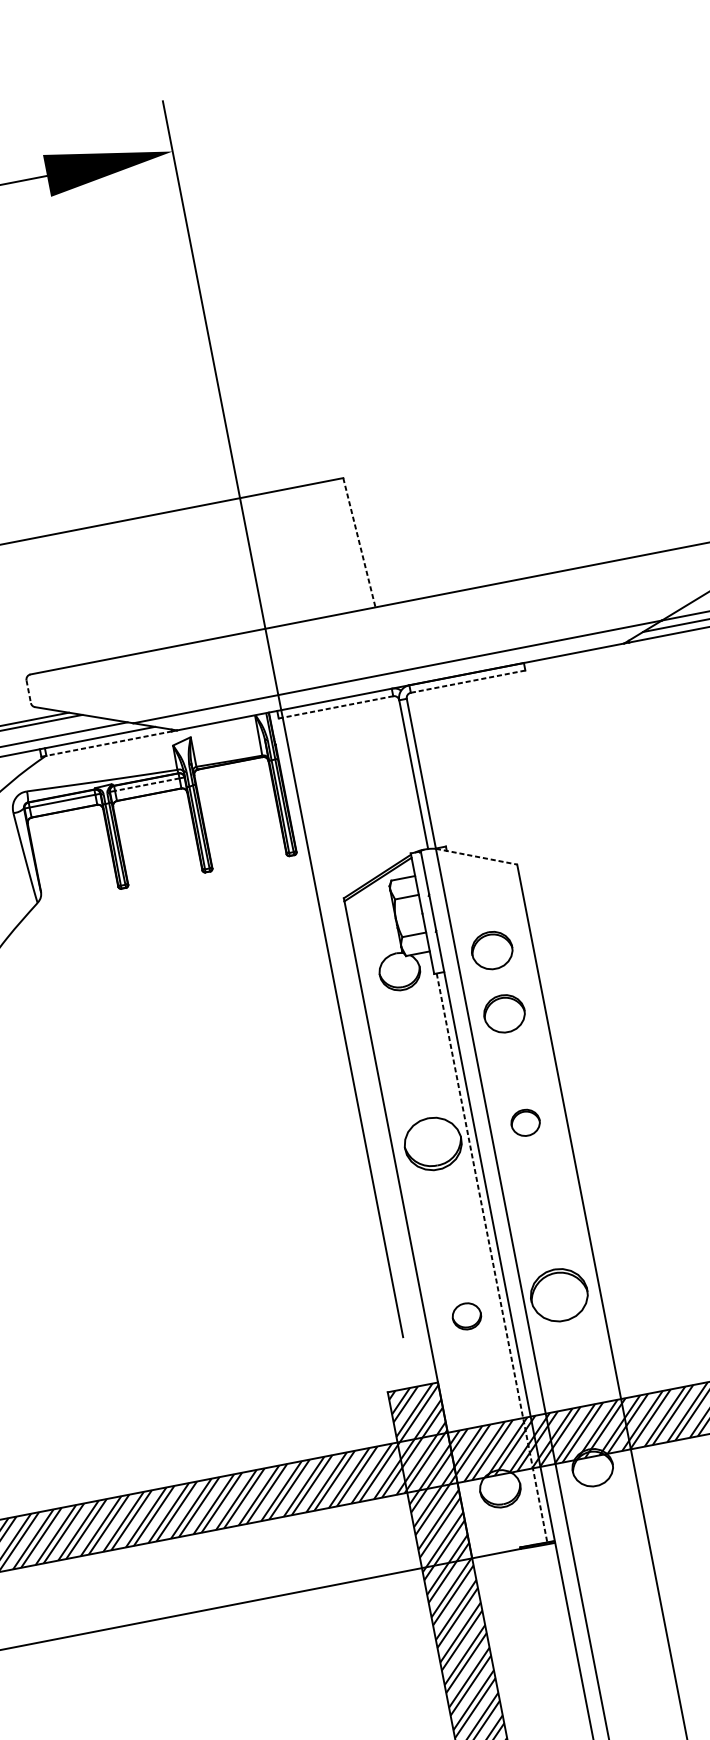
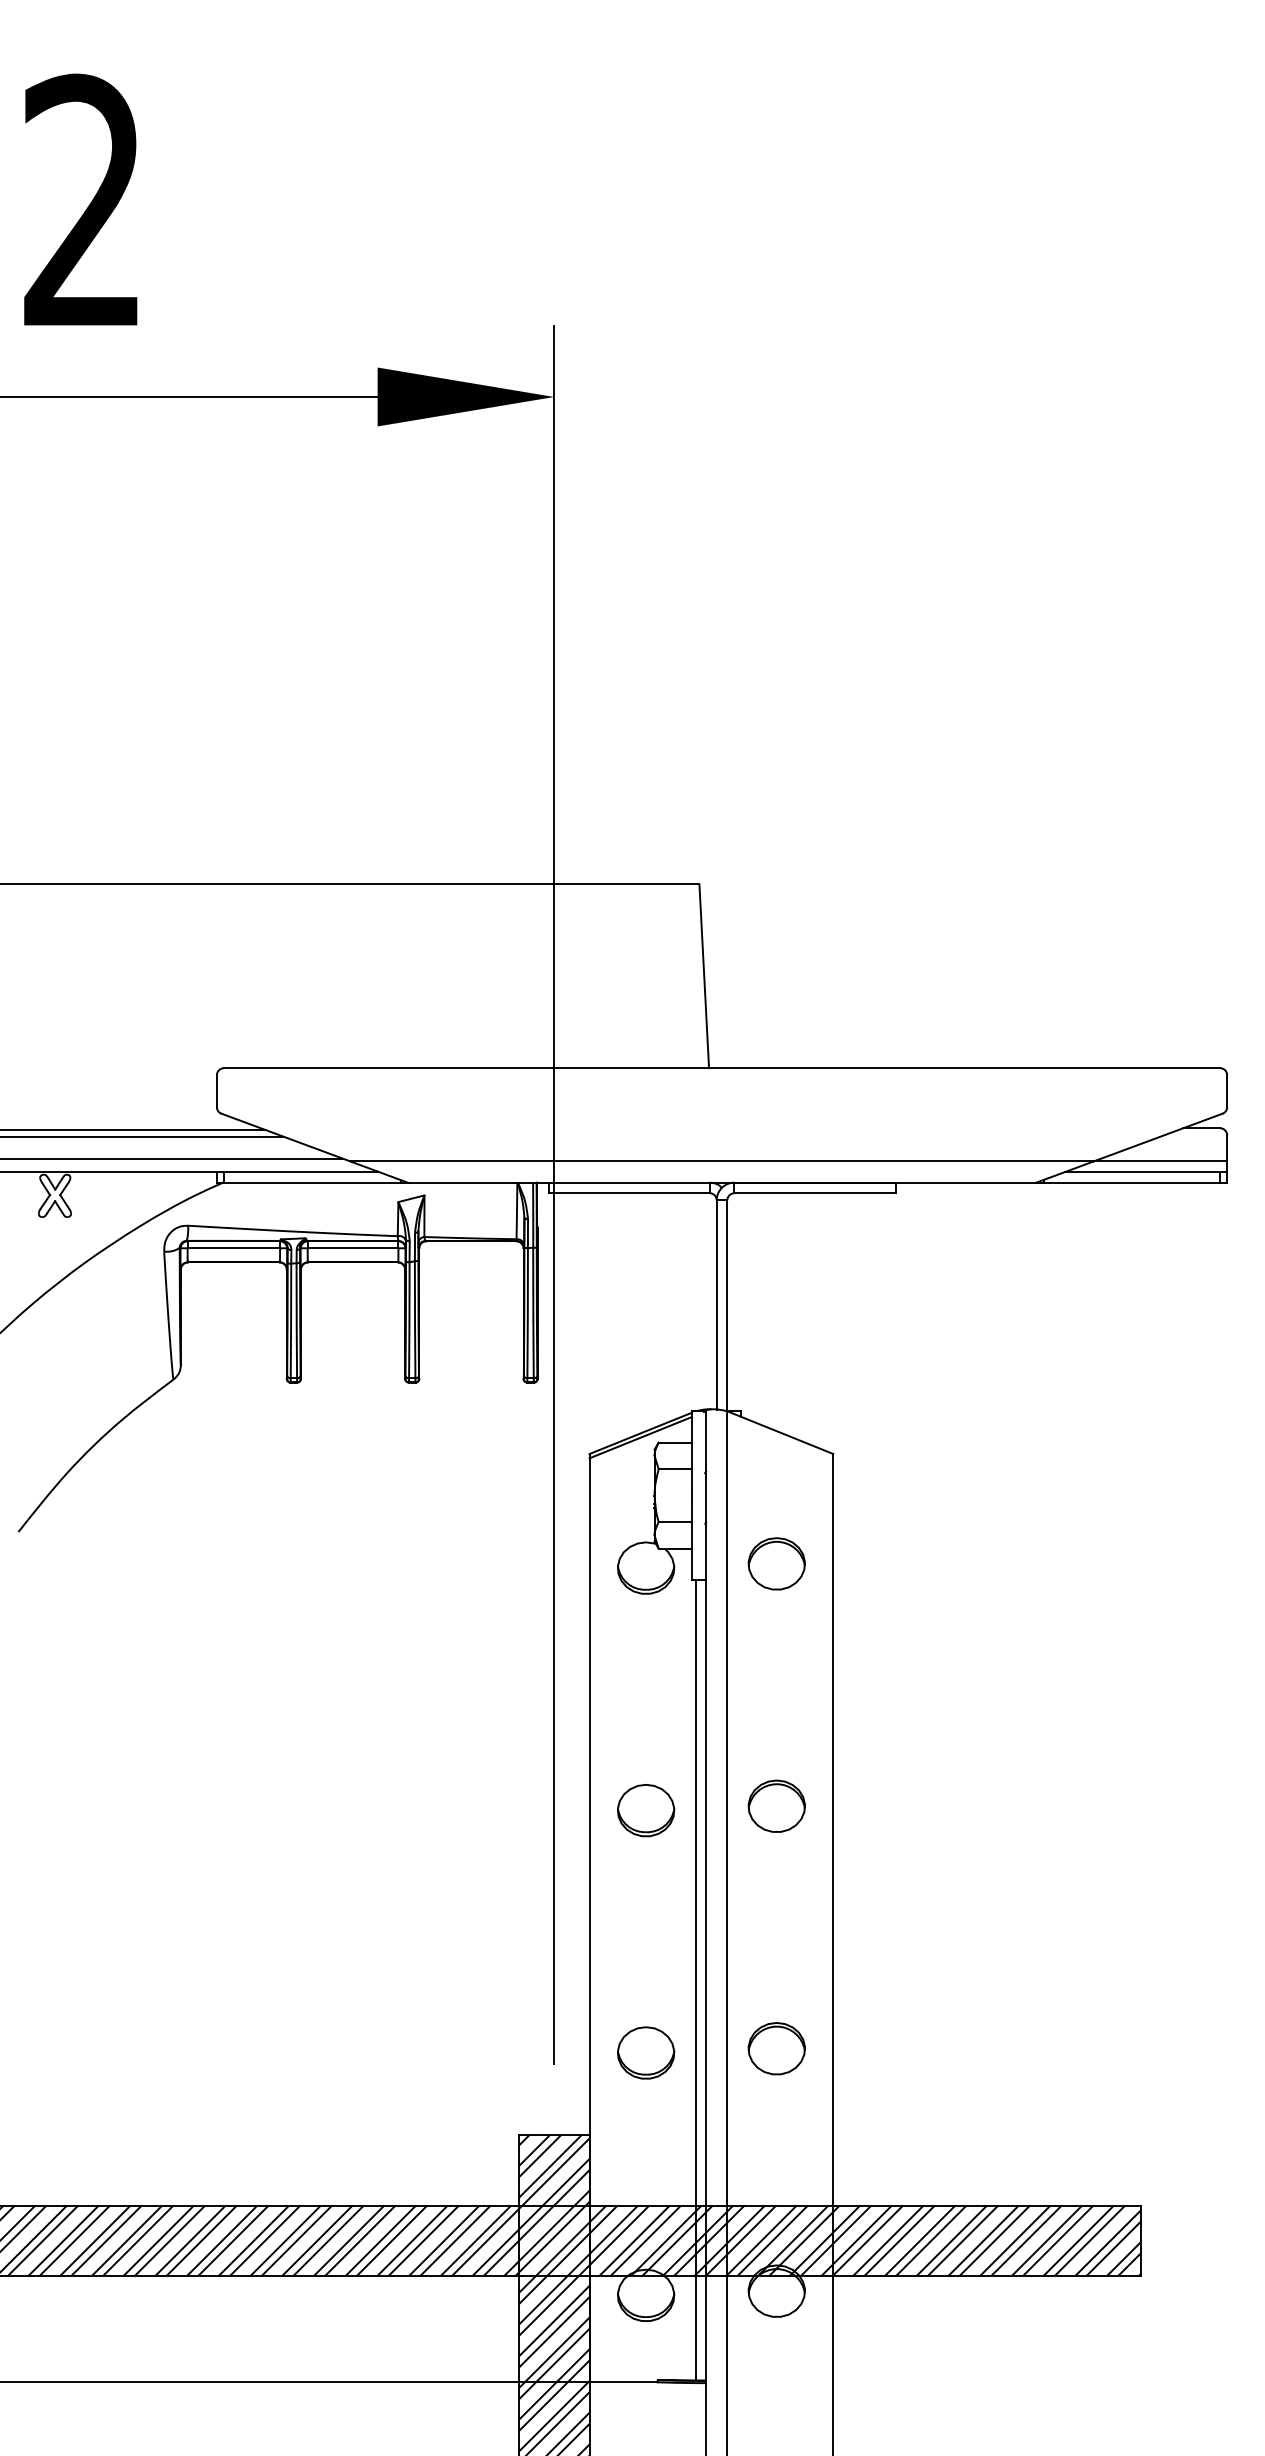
line: (359, 542) -> (704, 976), dashed -> solid
line: (467, 681) -> (814, 1193), dashed -> solid
line: (28, 692) -> (216, 1091), dashed -> solid
line: (336, 707) -> (629, 1193), dashed -> solid
line: (108, 743) -> (311, 1182), dashed -> solid
line: (146, 784) -> (352, 1248), dashed -> solid
line: (476, 856) -> (780, 1432), dashed -> solid
part: (504, 1013) -> (776, 1652), removed
part: (525, 1122) -> (776, 1805), size x1.43
part: (433, 1143) -> (646, 1810), size x0.71
line: (491, 1258) -> (695, 1980), dashed -> solid
part: (558, 1295) -> (776, 2048), size x0.71
part: (467, 1315) -> (646, 2052), size x1.43

